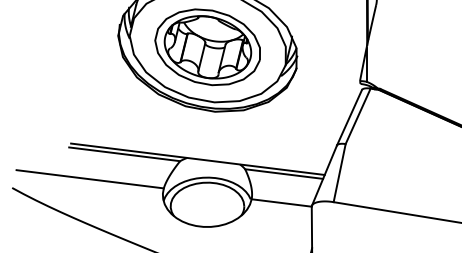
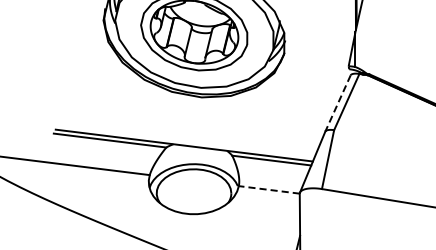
line: (349, 118) -> (338, 104), solid -> dashed
line: (281, 202) -> (269, 189), solid -> dashed

